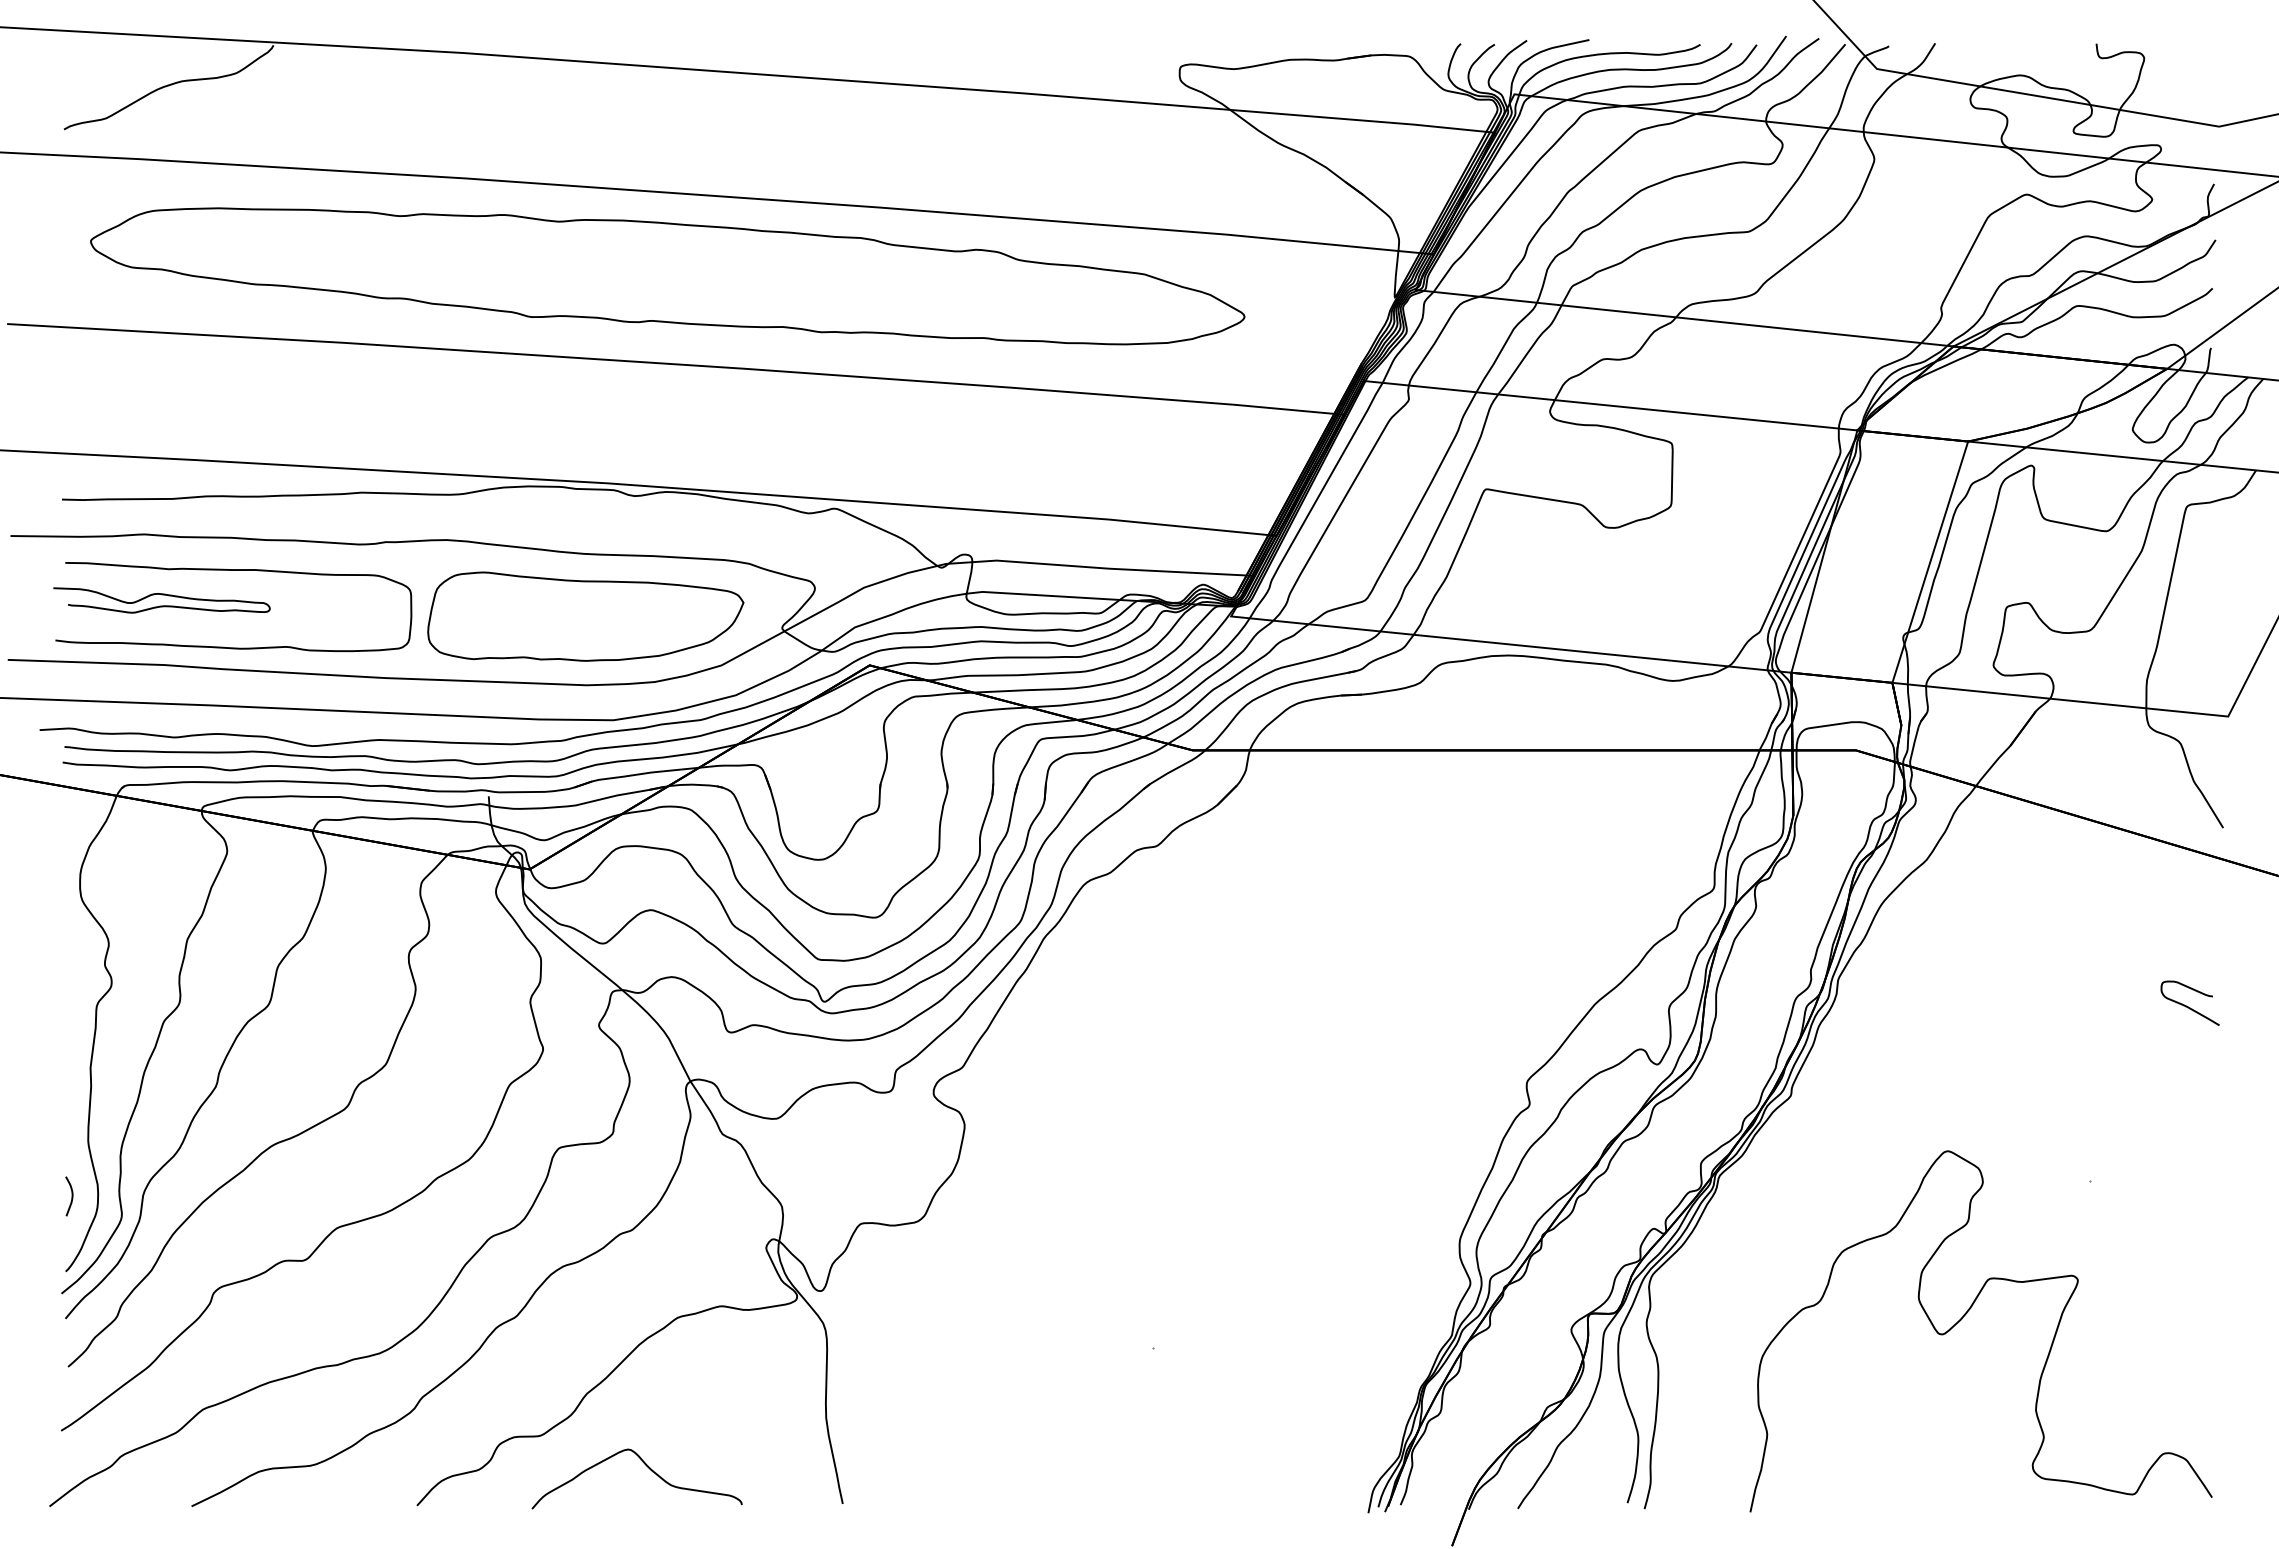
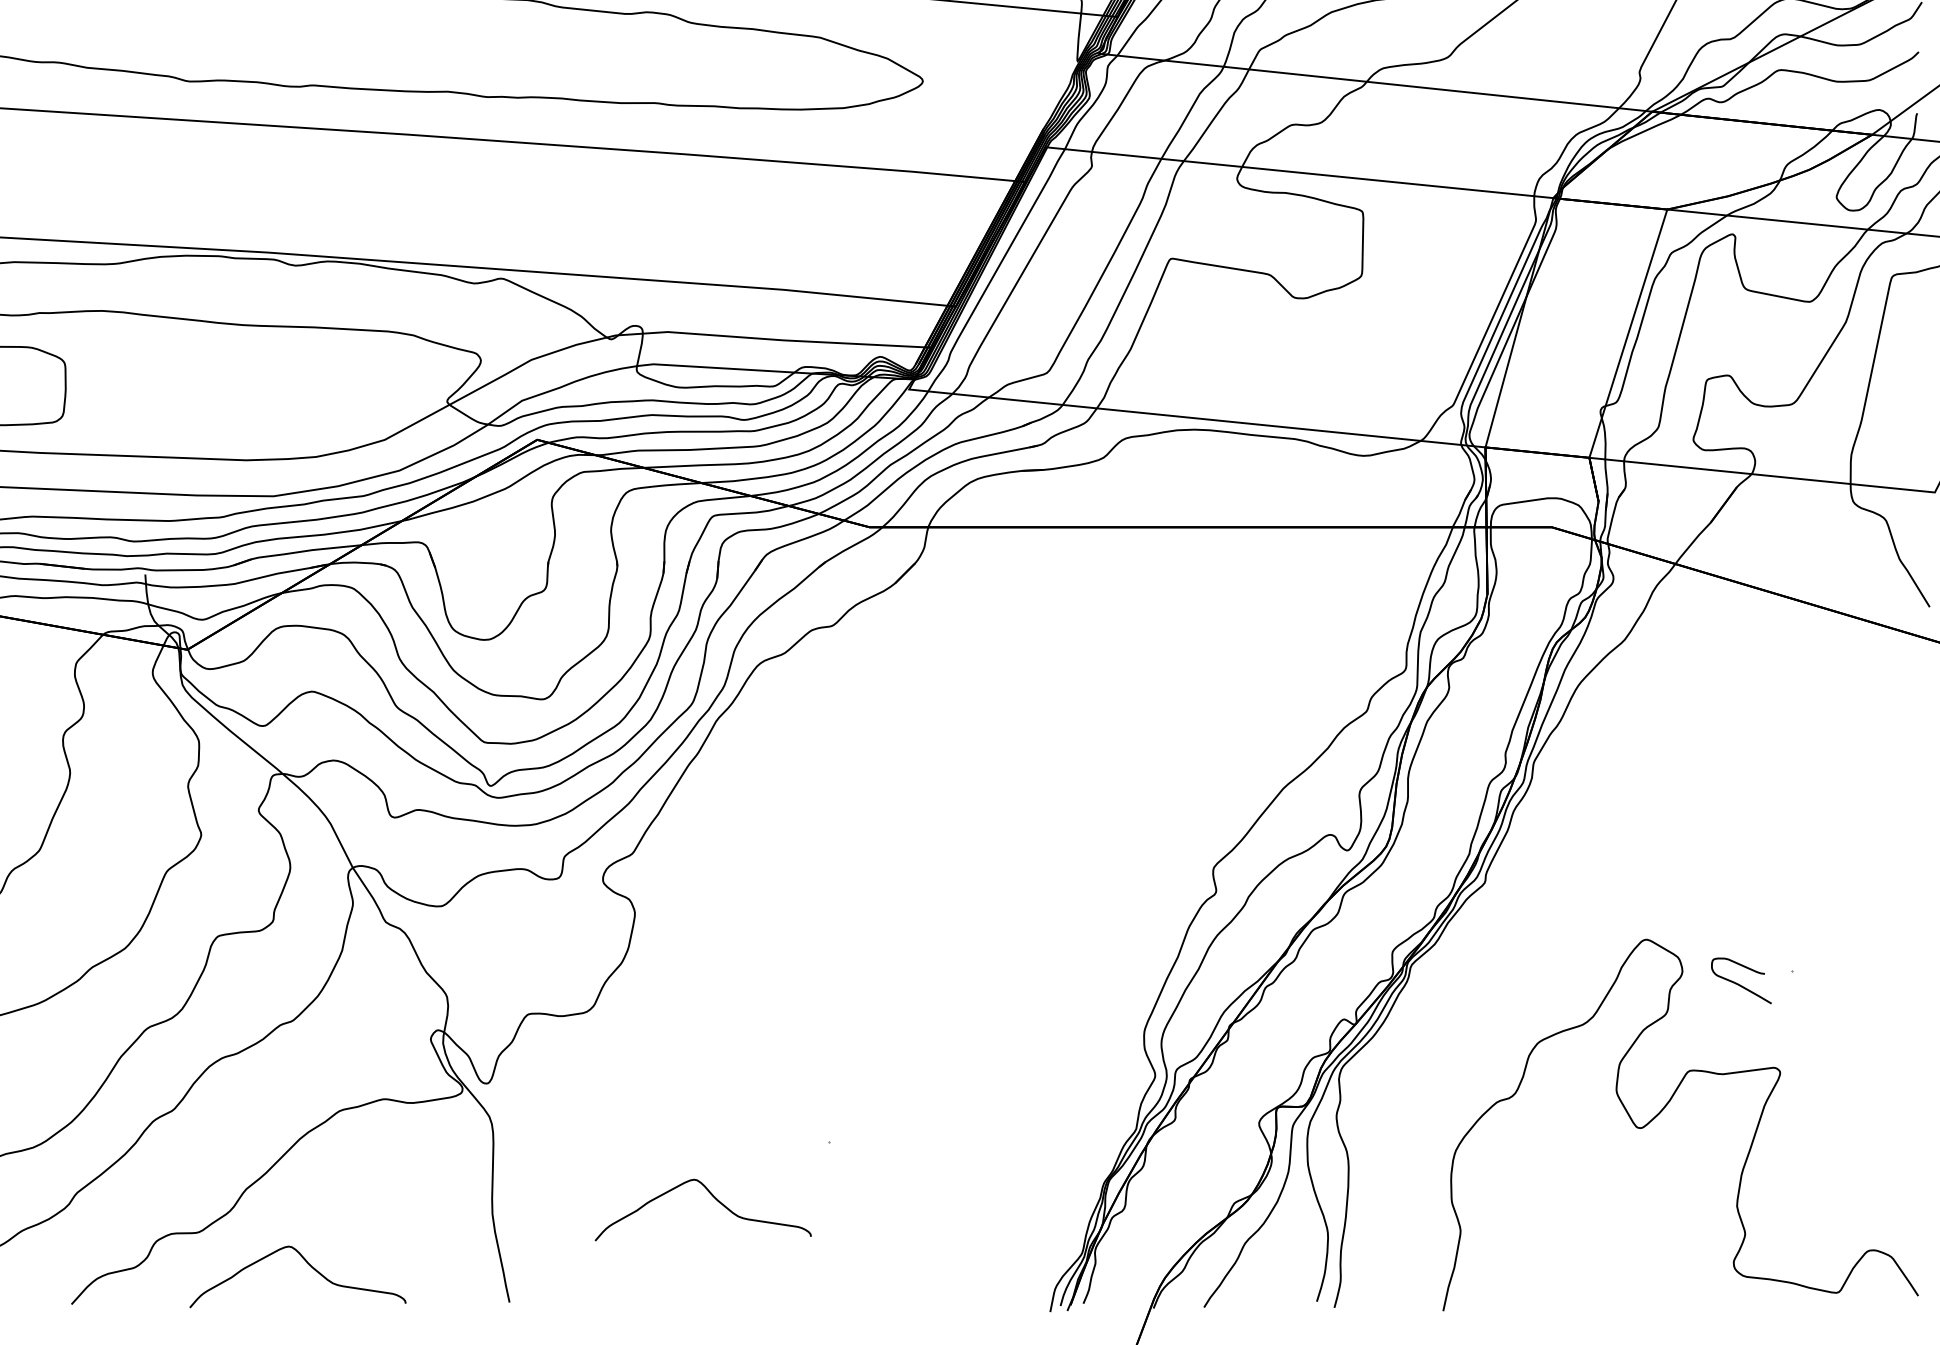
part: (585, 616) -> (244, 389), removed
curve: (2188, 1006) -> (1739, 984), moved
curve: (1041, 1402) -> (713, 1198), added

